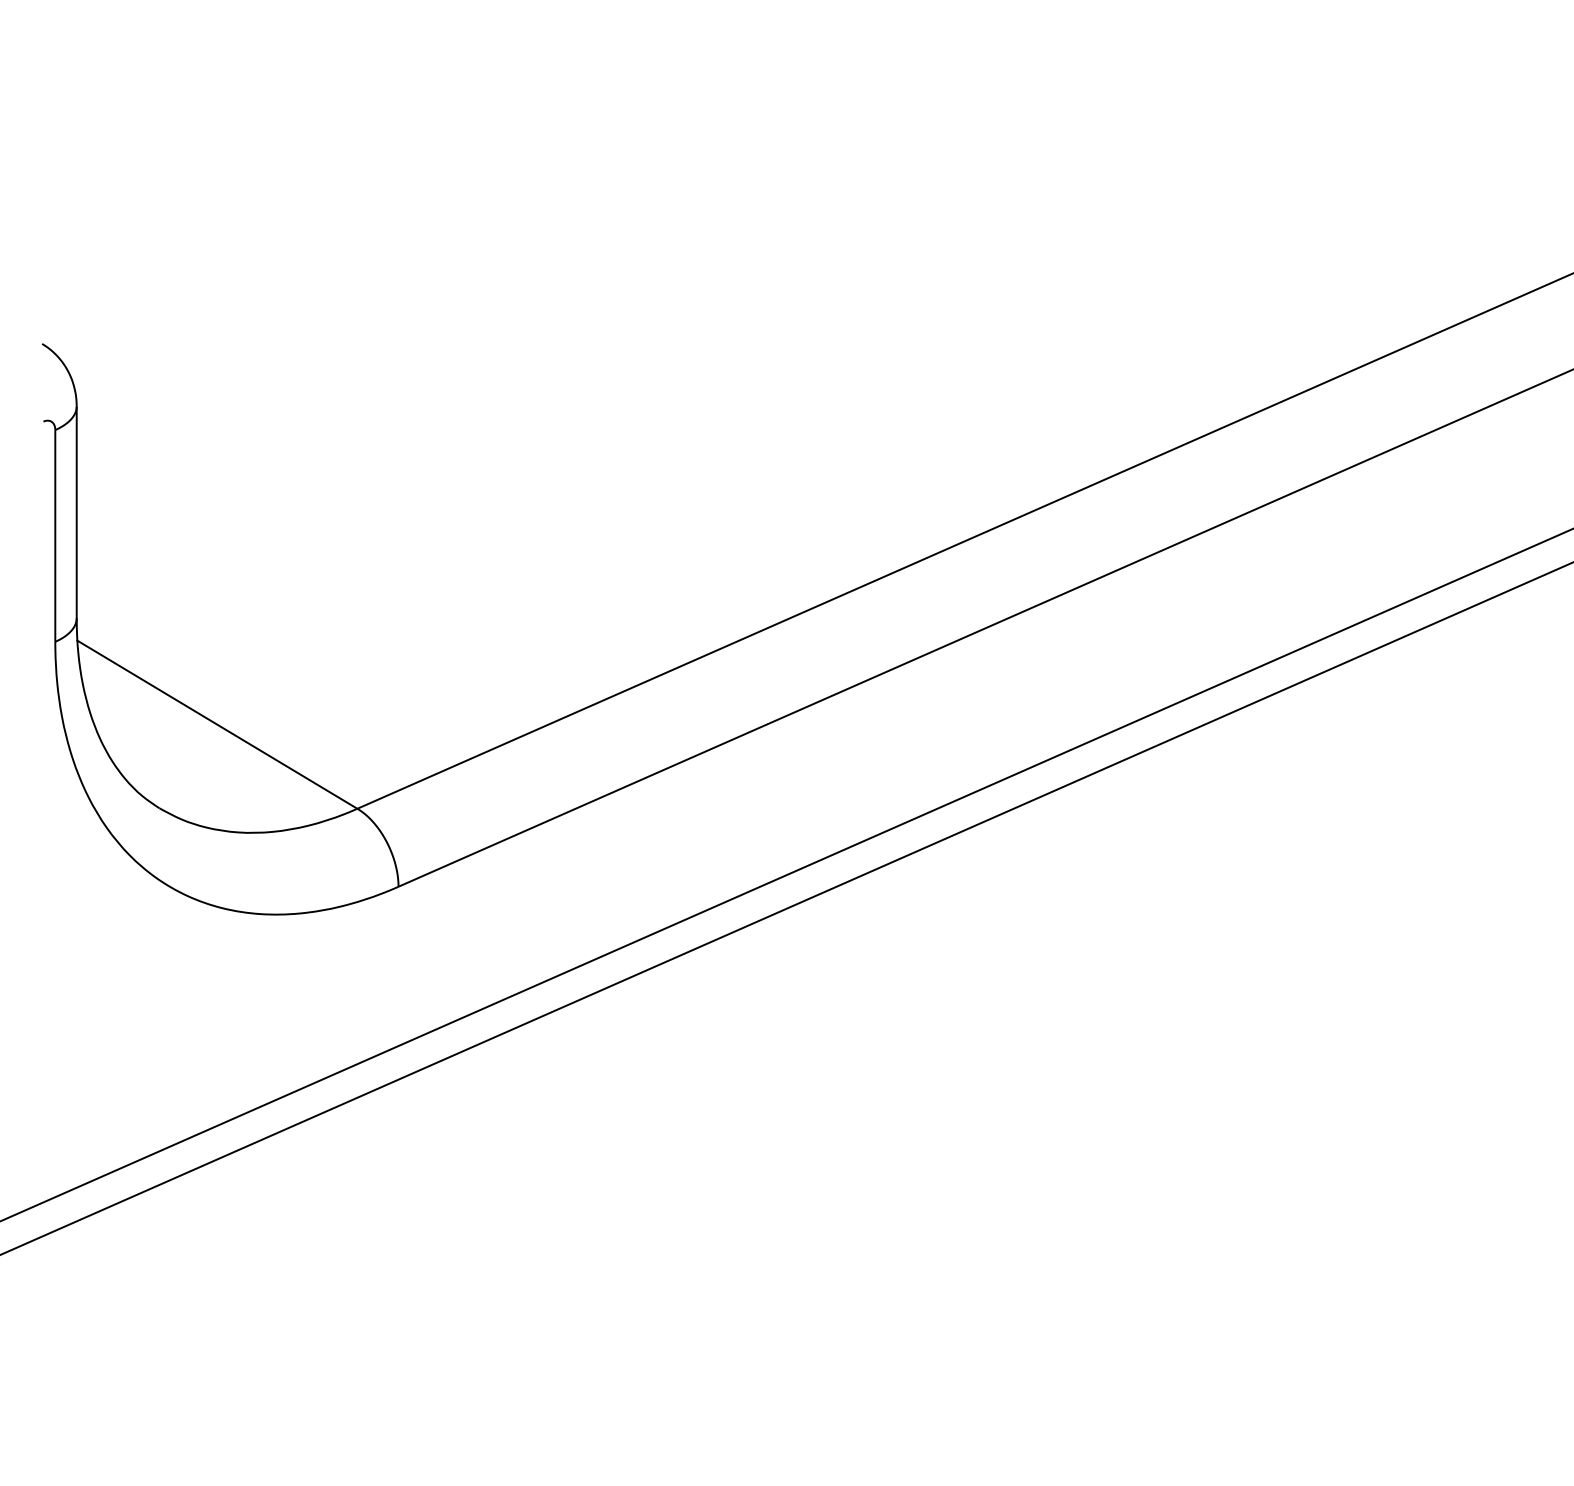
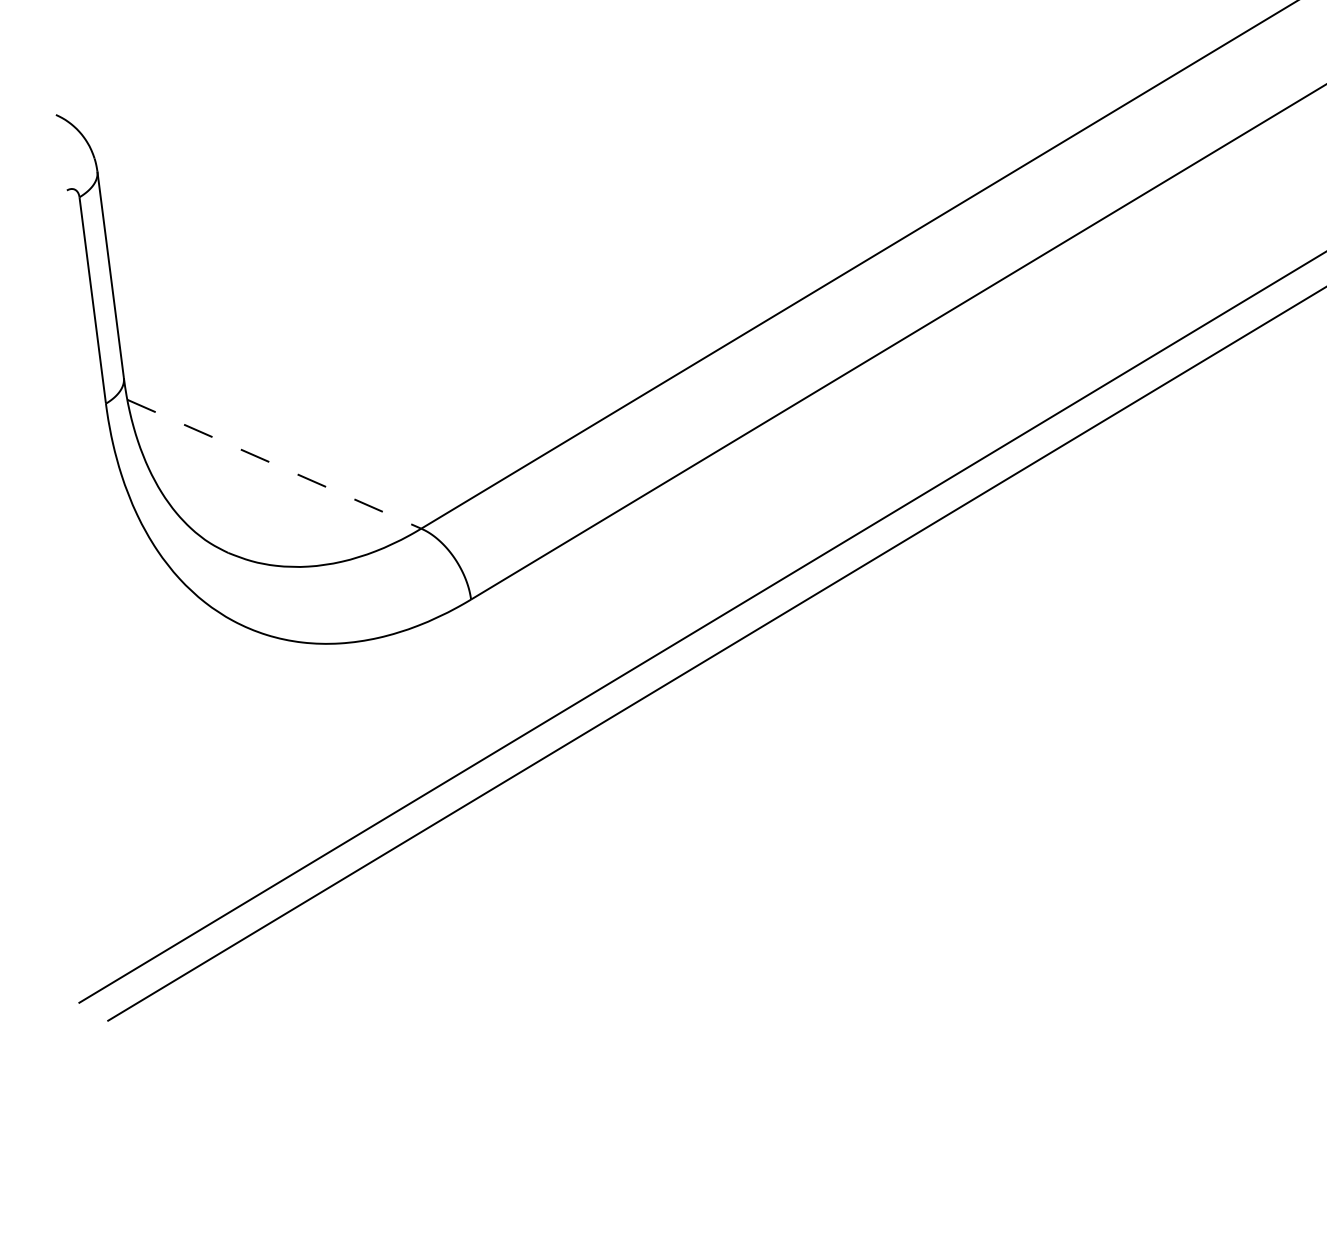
line: (217, 724) -> (274, 464), solid -> dashed

